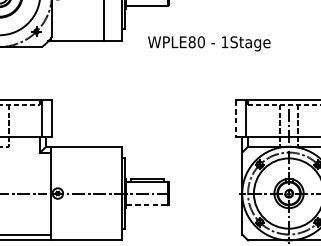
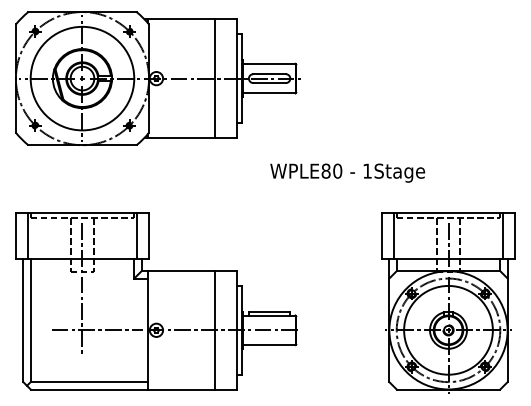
text: (209, 43) -> (347, 172), moved
line: (236, 119) -> (381, 236), dashed -> solid
line: (103, 193) -> (214, 330), added
line: (147, 205) -> (269, 345), dashed -> solid

